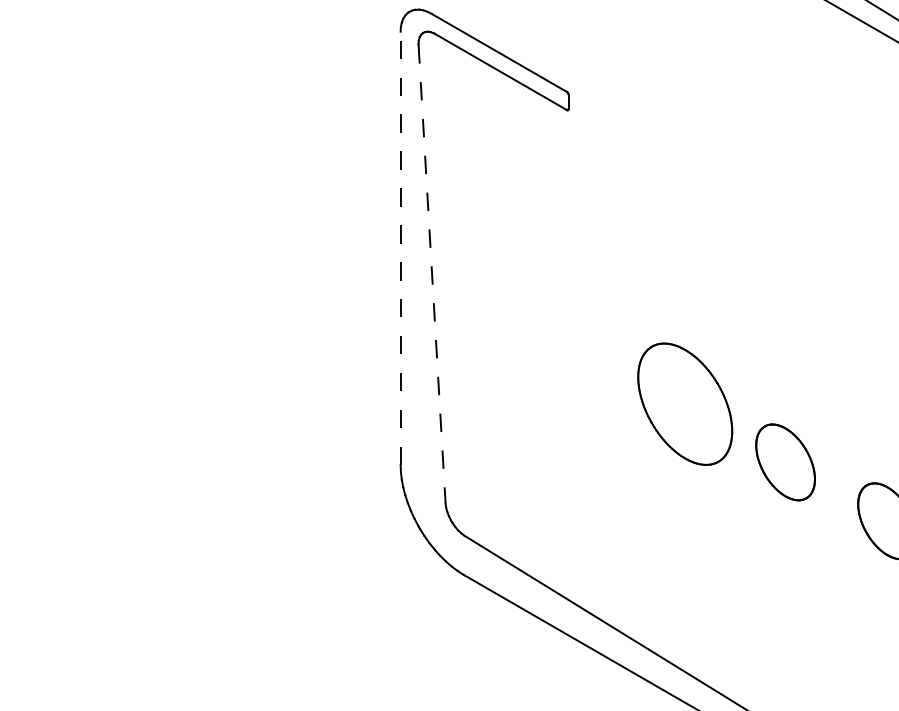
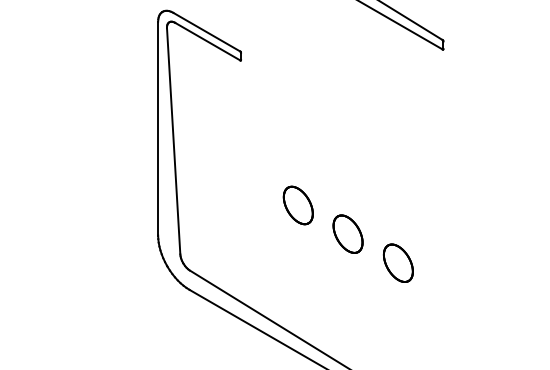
line: (401, 248) -> (158, 128), dashed -> solid
line: (431, 274) -> (173, 141), dashed -> solid
part: (683, 404) -> (297, 205), size x0.62

